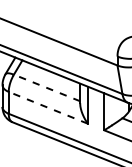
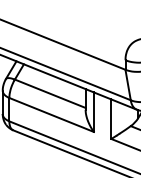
line: (47, 87) -> (50, 93), dashed -> solid
line: (48, 107) -> (51, 114), dashed -> solid

